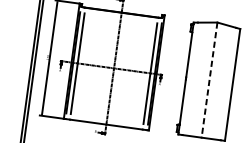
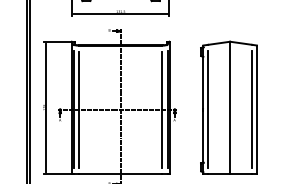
line: (190, 78) -> (208, 109), added
line: (209, 80) -> (230, 108), dashed -> solid
line: (228, 84) -> (252, 109), added

